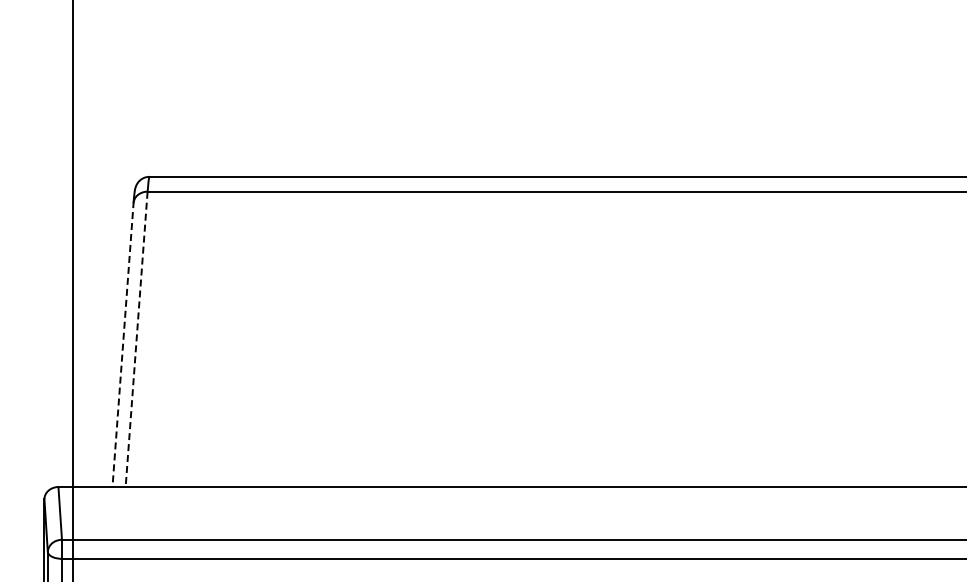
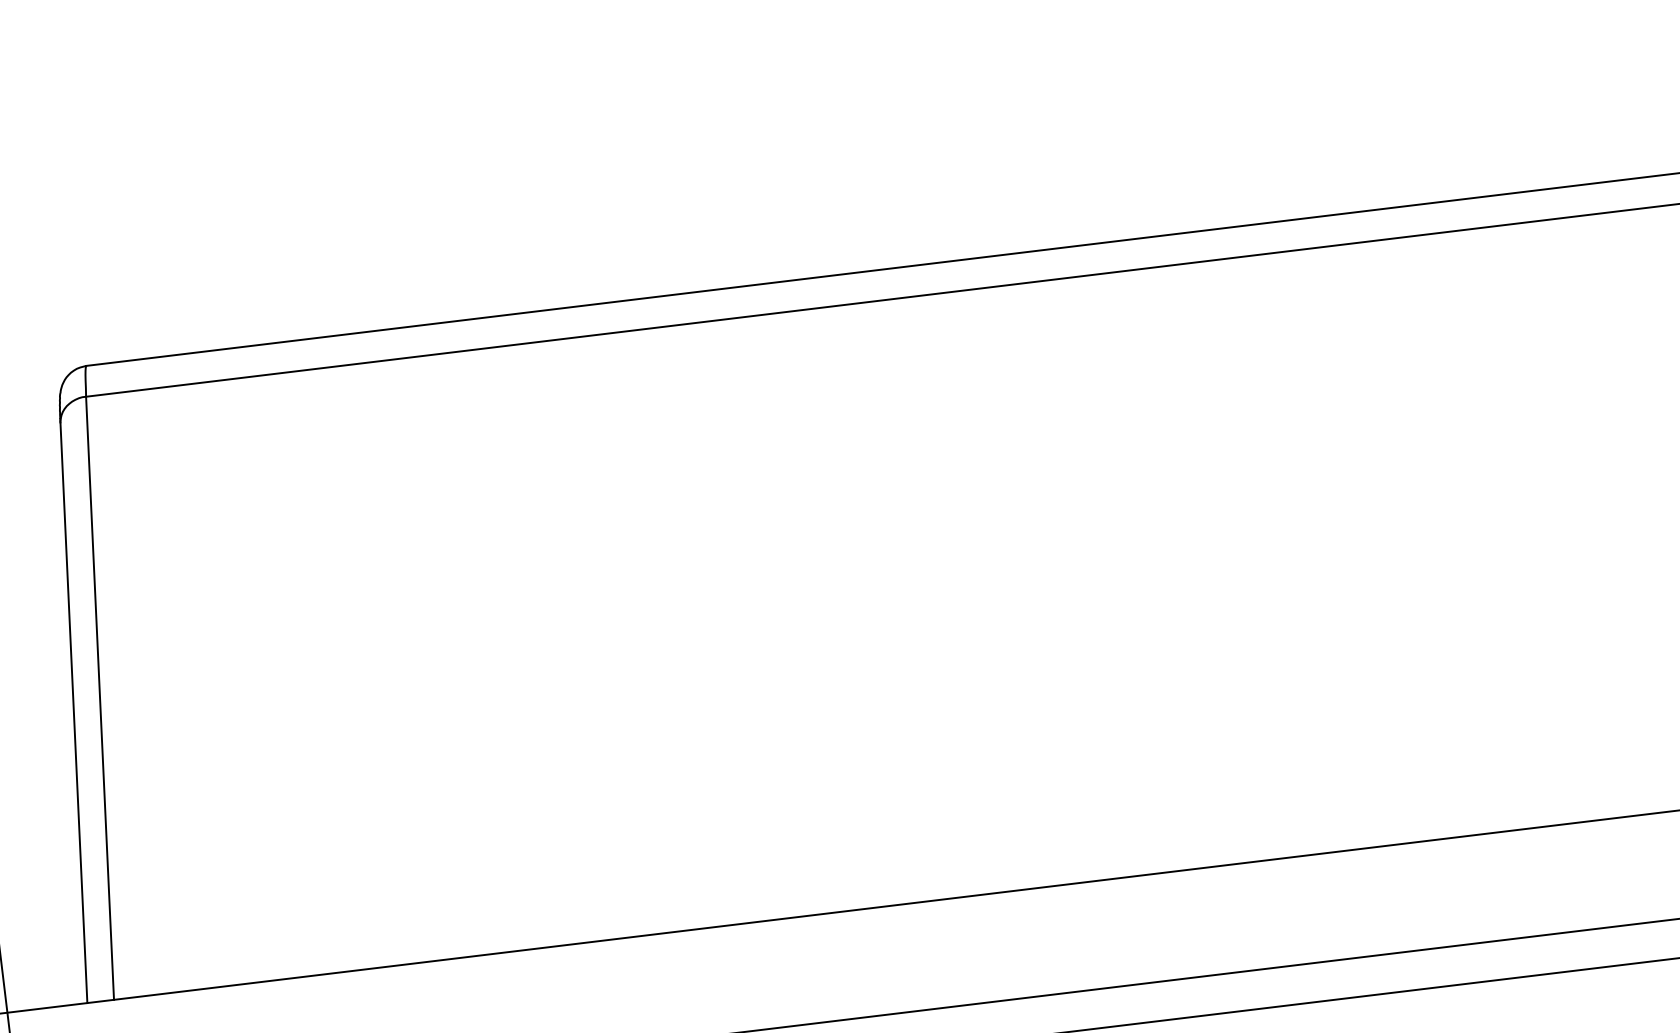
line: (136, 339) -> (99, 698), dashed -> solid
line: (123, 344) -> (74, 711), dashed -> solid

